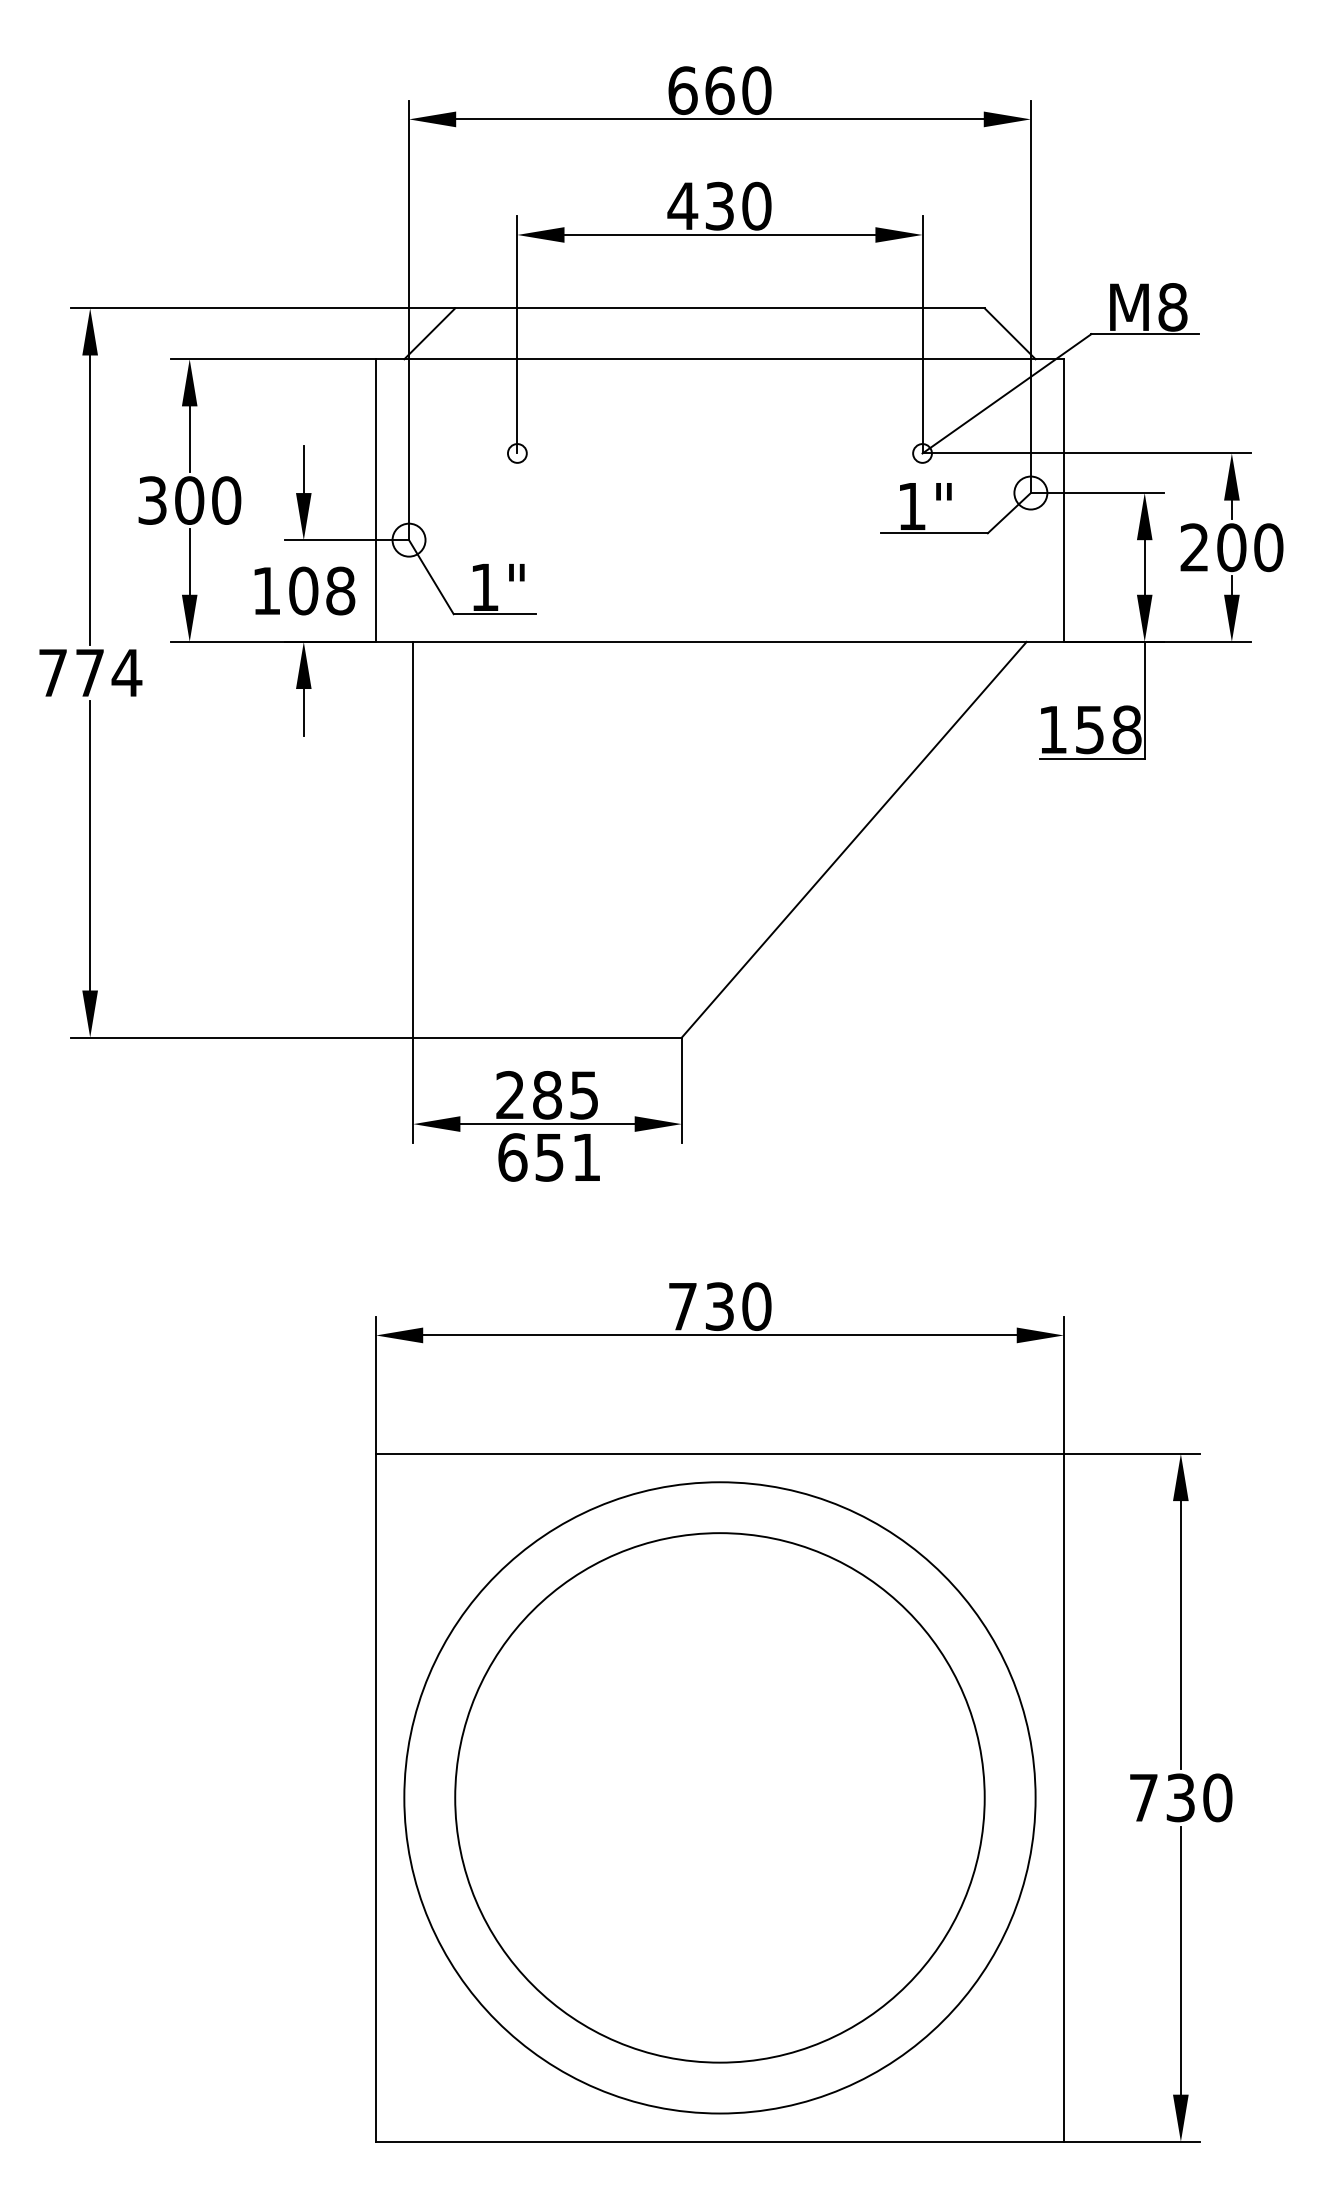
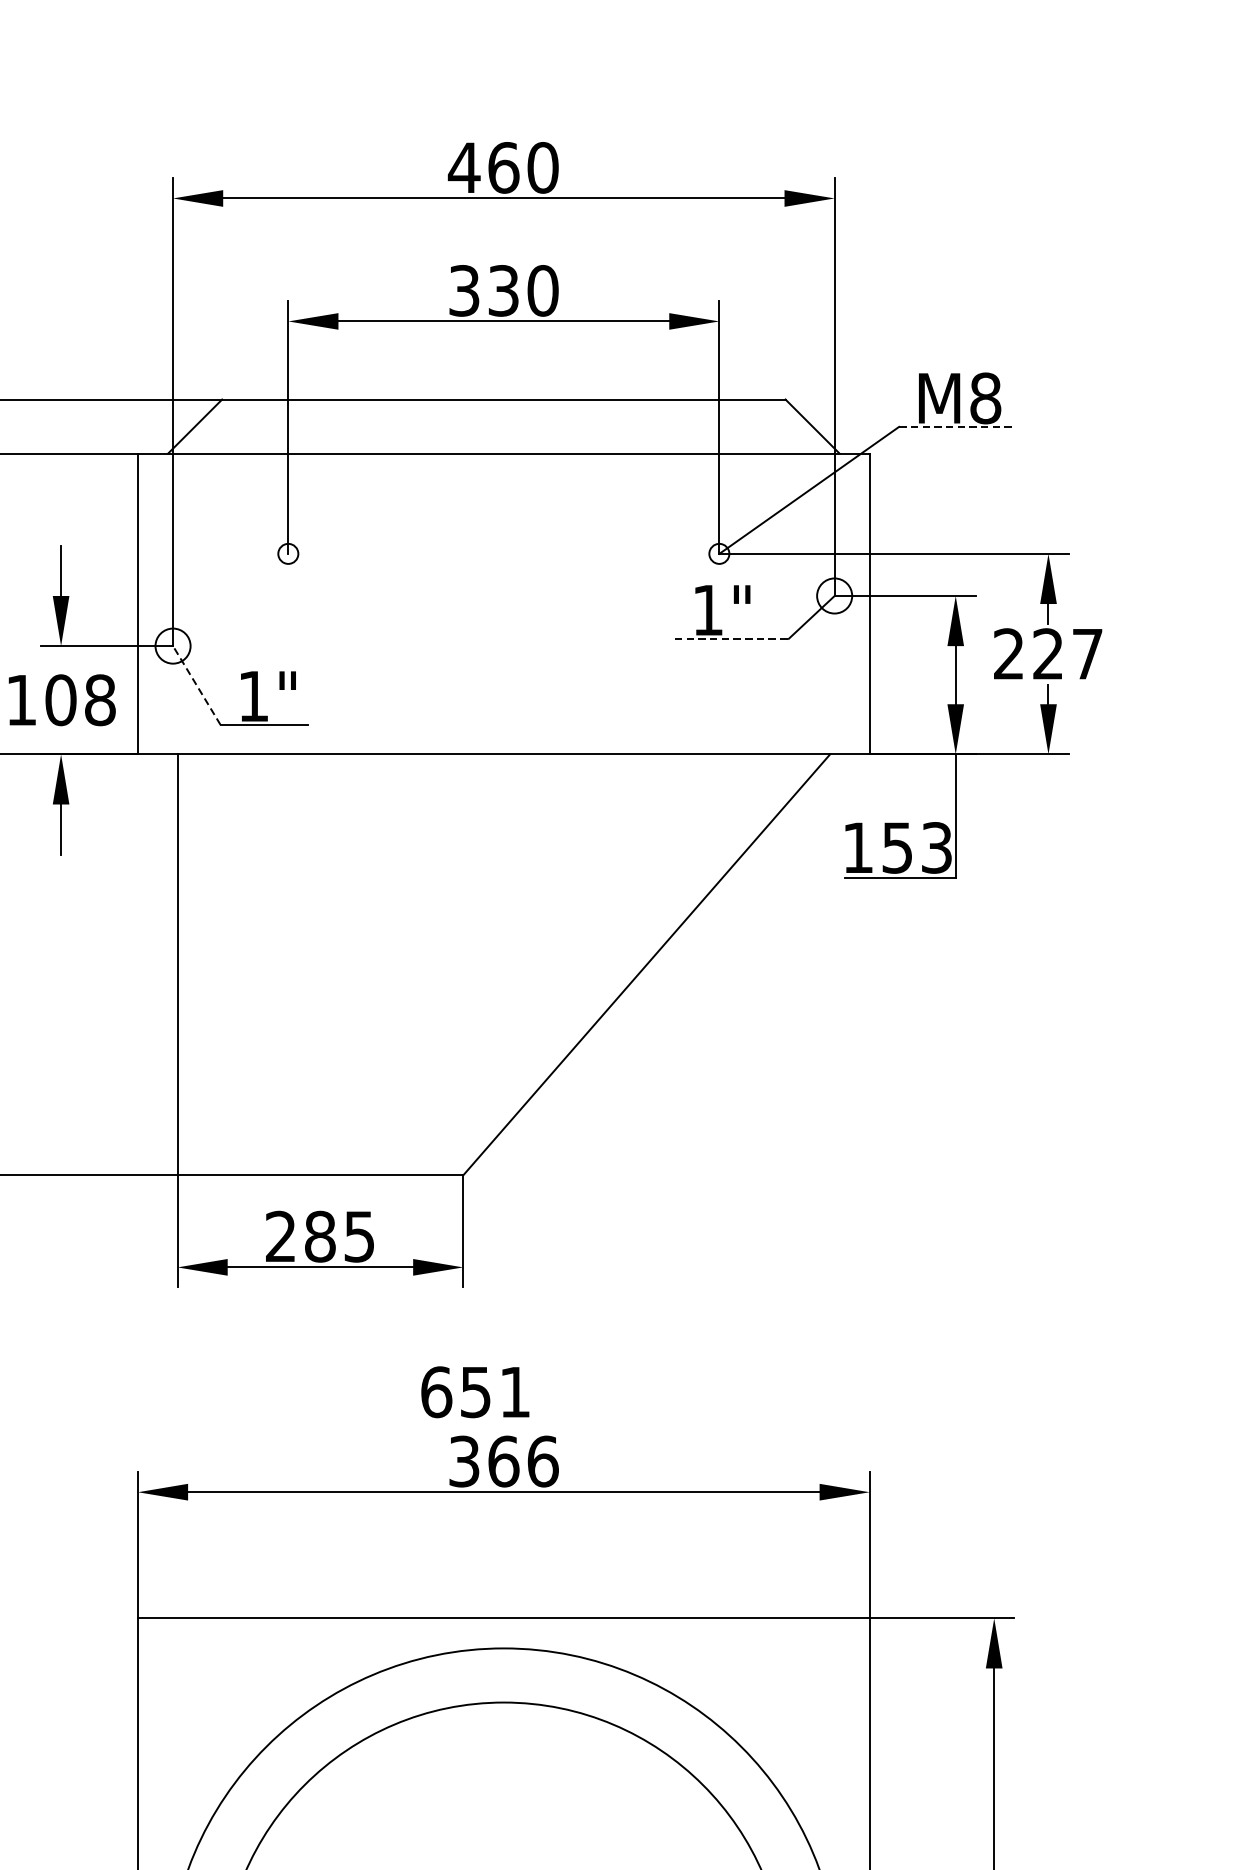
text: (682, 90) -> (463, 167), 660 -> 460
text: (682, 205) -> (463, 290), 430 -> 330
line: (1145, 334) -> (956, 427), solid -> dashed
line: (934, 533) -> (732, 639), solid -> dashed
text: (1250, 547) -> (1068, 653), 200 -> 227
line: (431, 576) -> (196, 684), solid -> dashed
text: (1126, 729) -> (936, 847), 158 -> 153
text: (548, 1157) -> (474, 1392), moved
text: (720, 1306) -> (504, 1461), 730 -> 366

